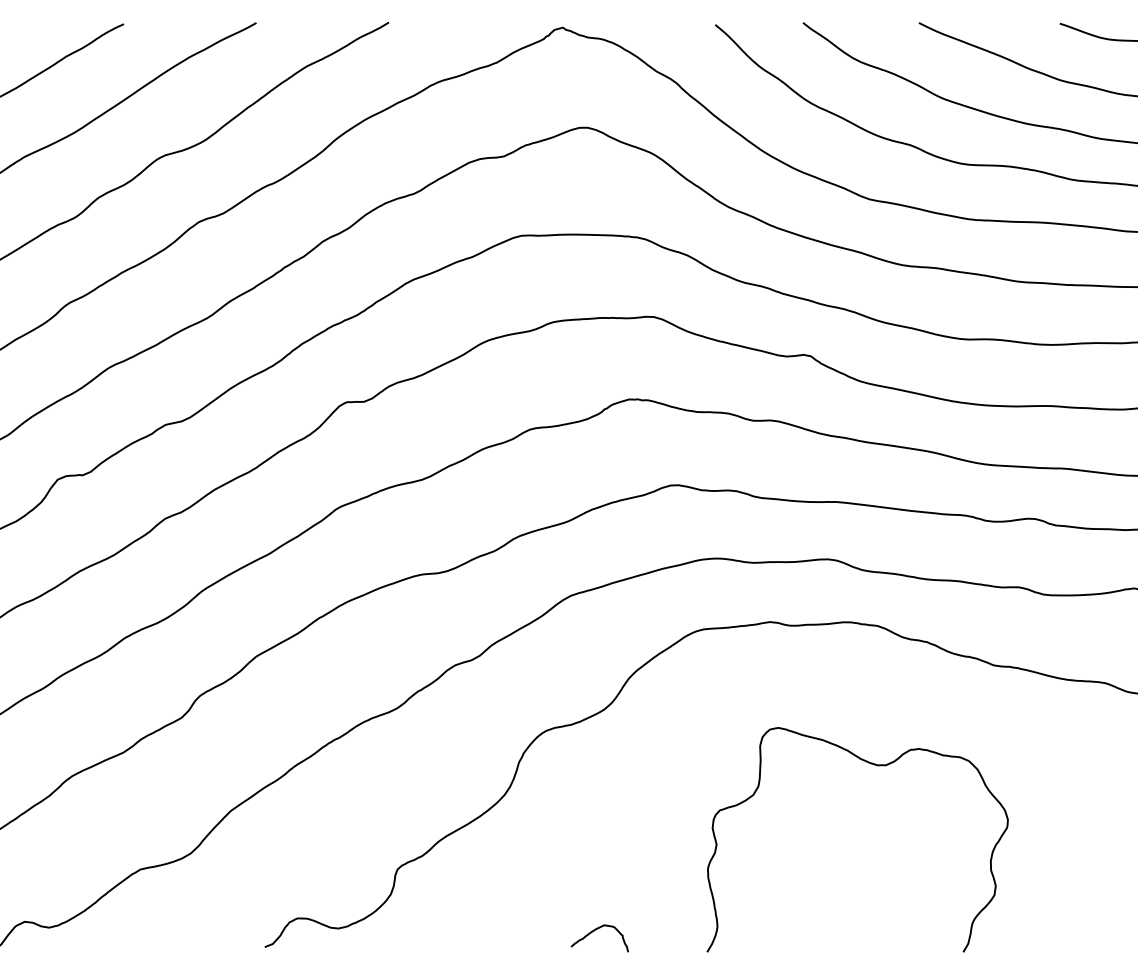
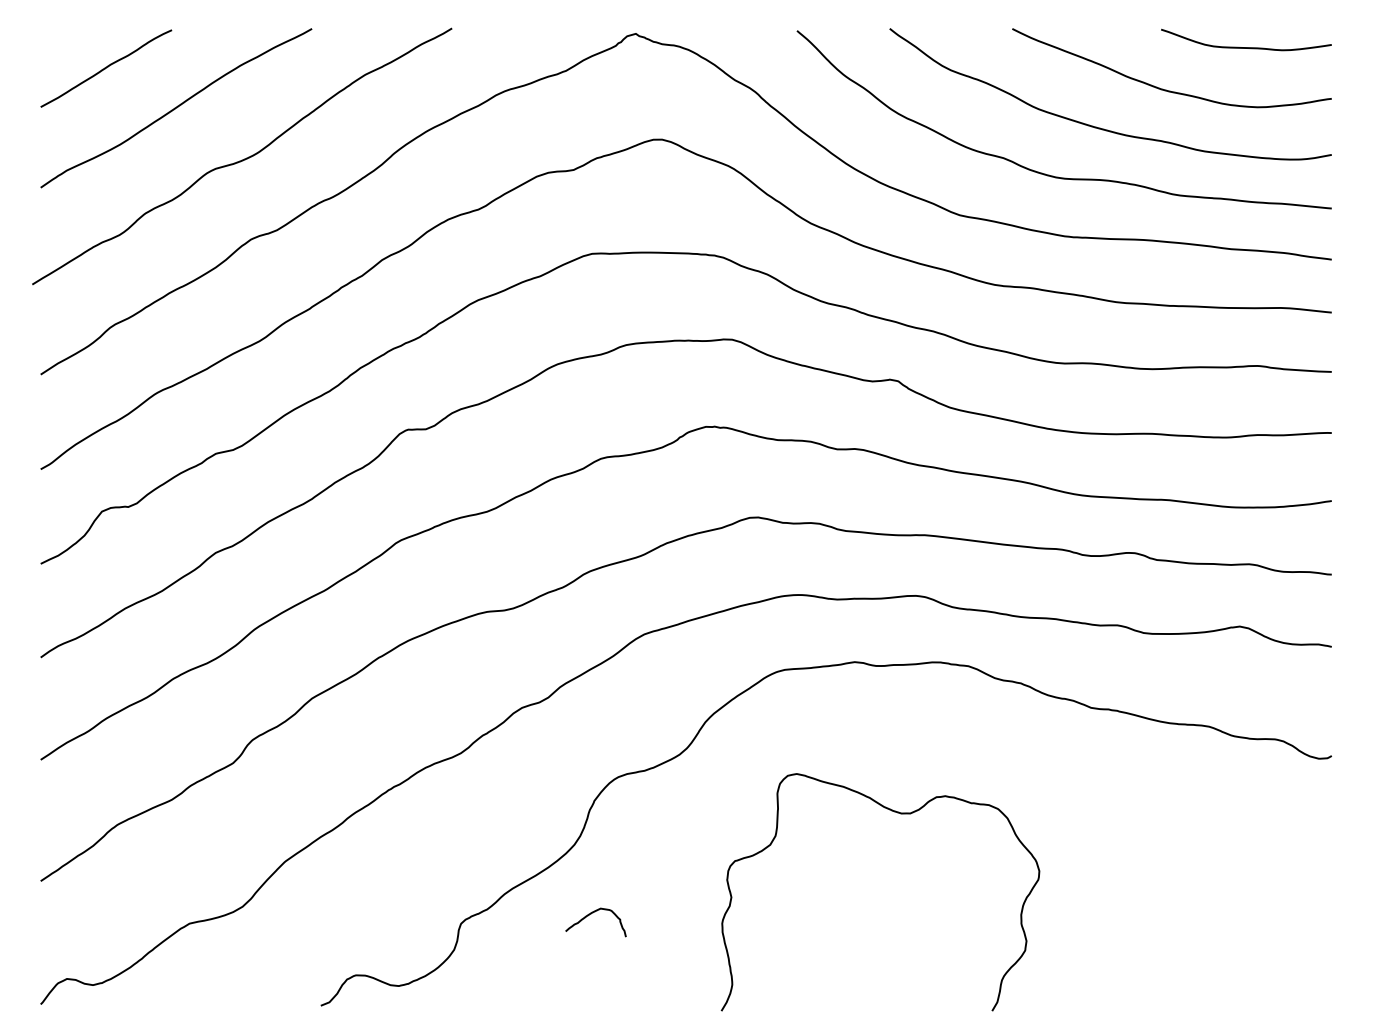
curve: (876, 766) -> (900, 814), moved
curve: (595, 930) -> (591, 914), moved

